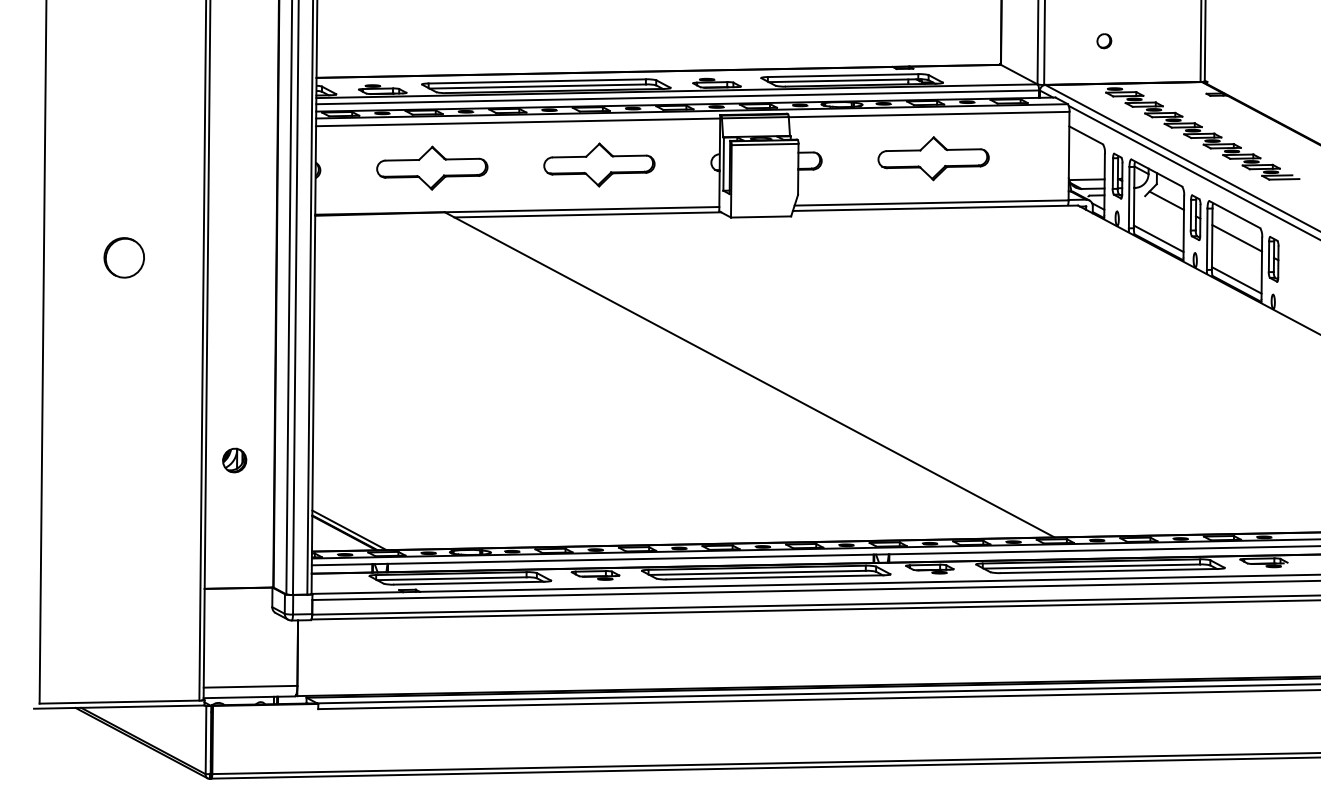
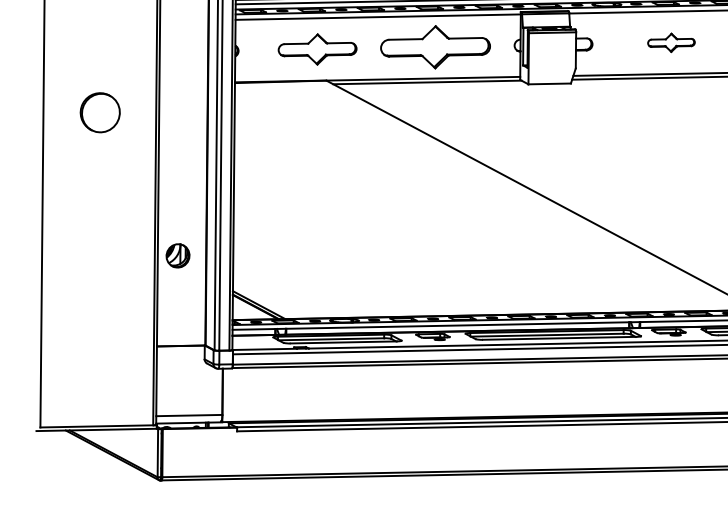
part: (933, 158) -> (671, 42), size x0.6
part: (599, 164) -> (435, 46), size x1.4
part: (123, 257) -> (99, 112), size x1.4
part: (234, 460) -> (177, 255), size x1.4

